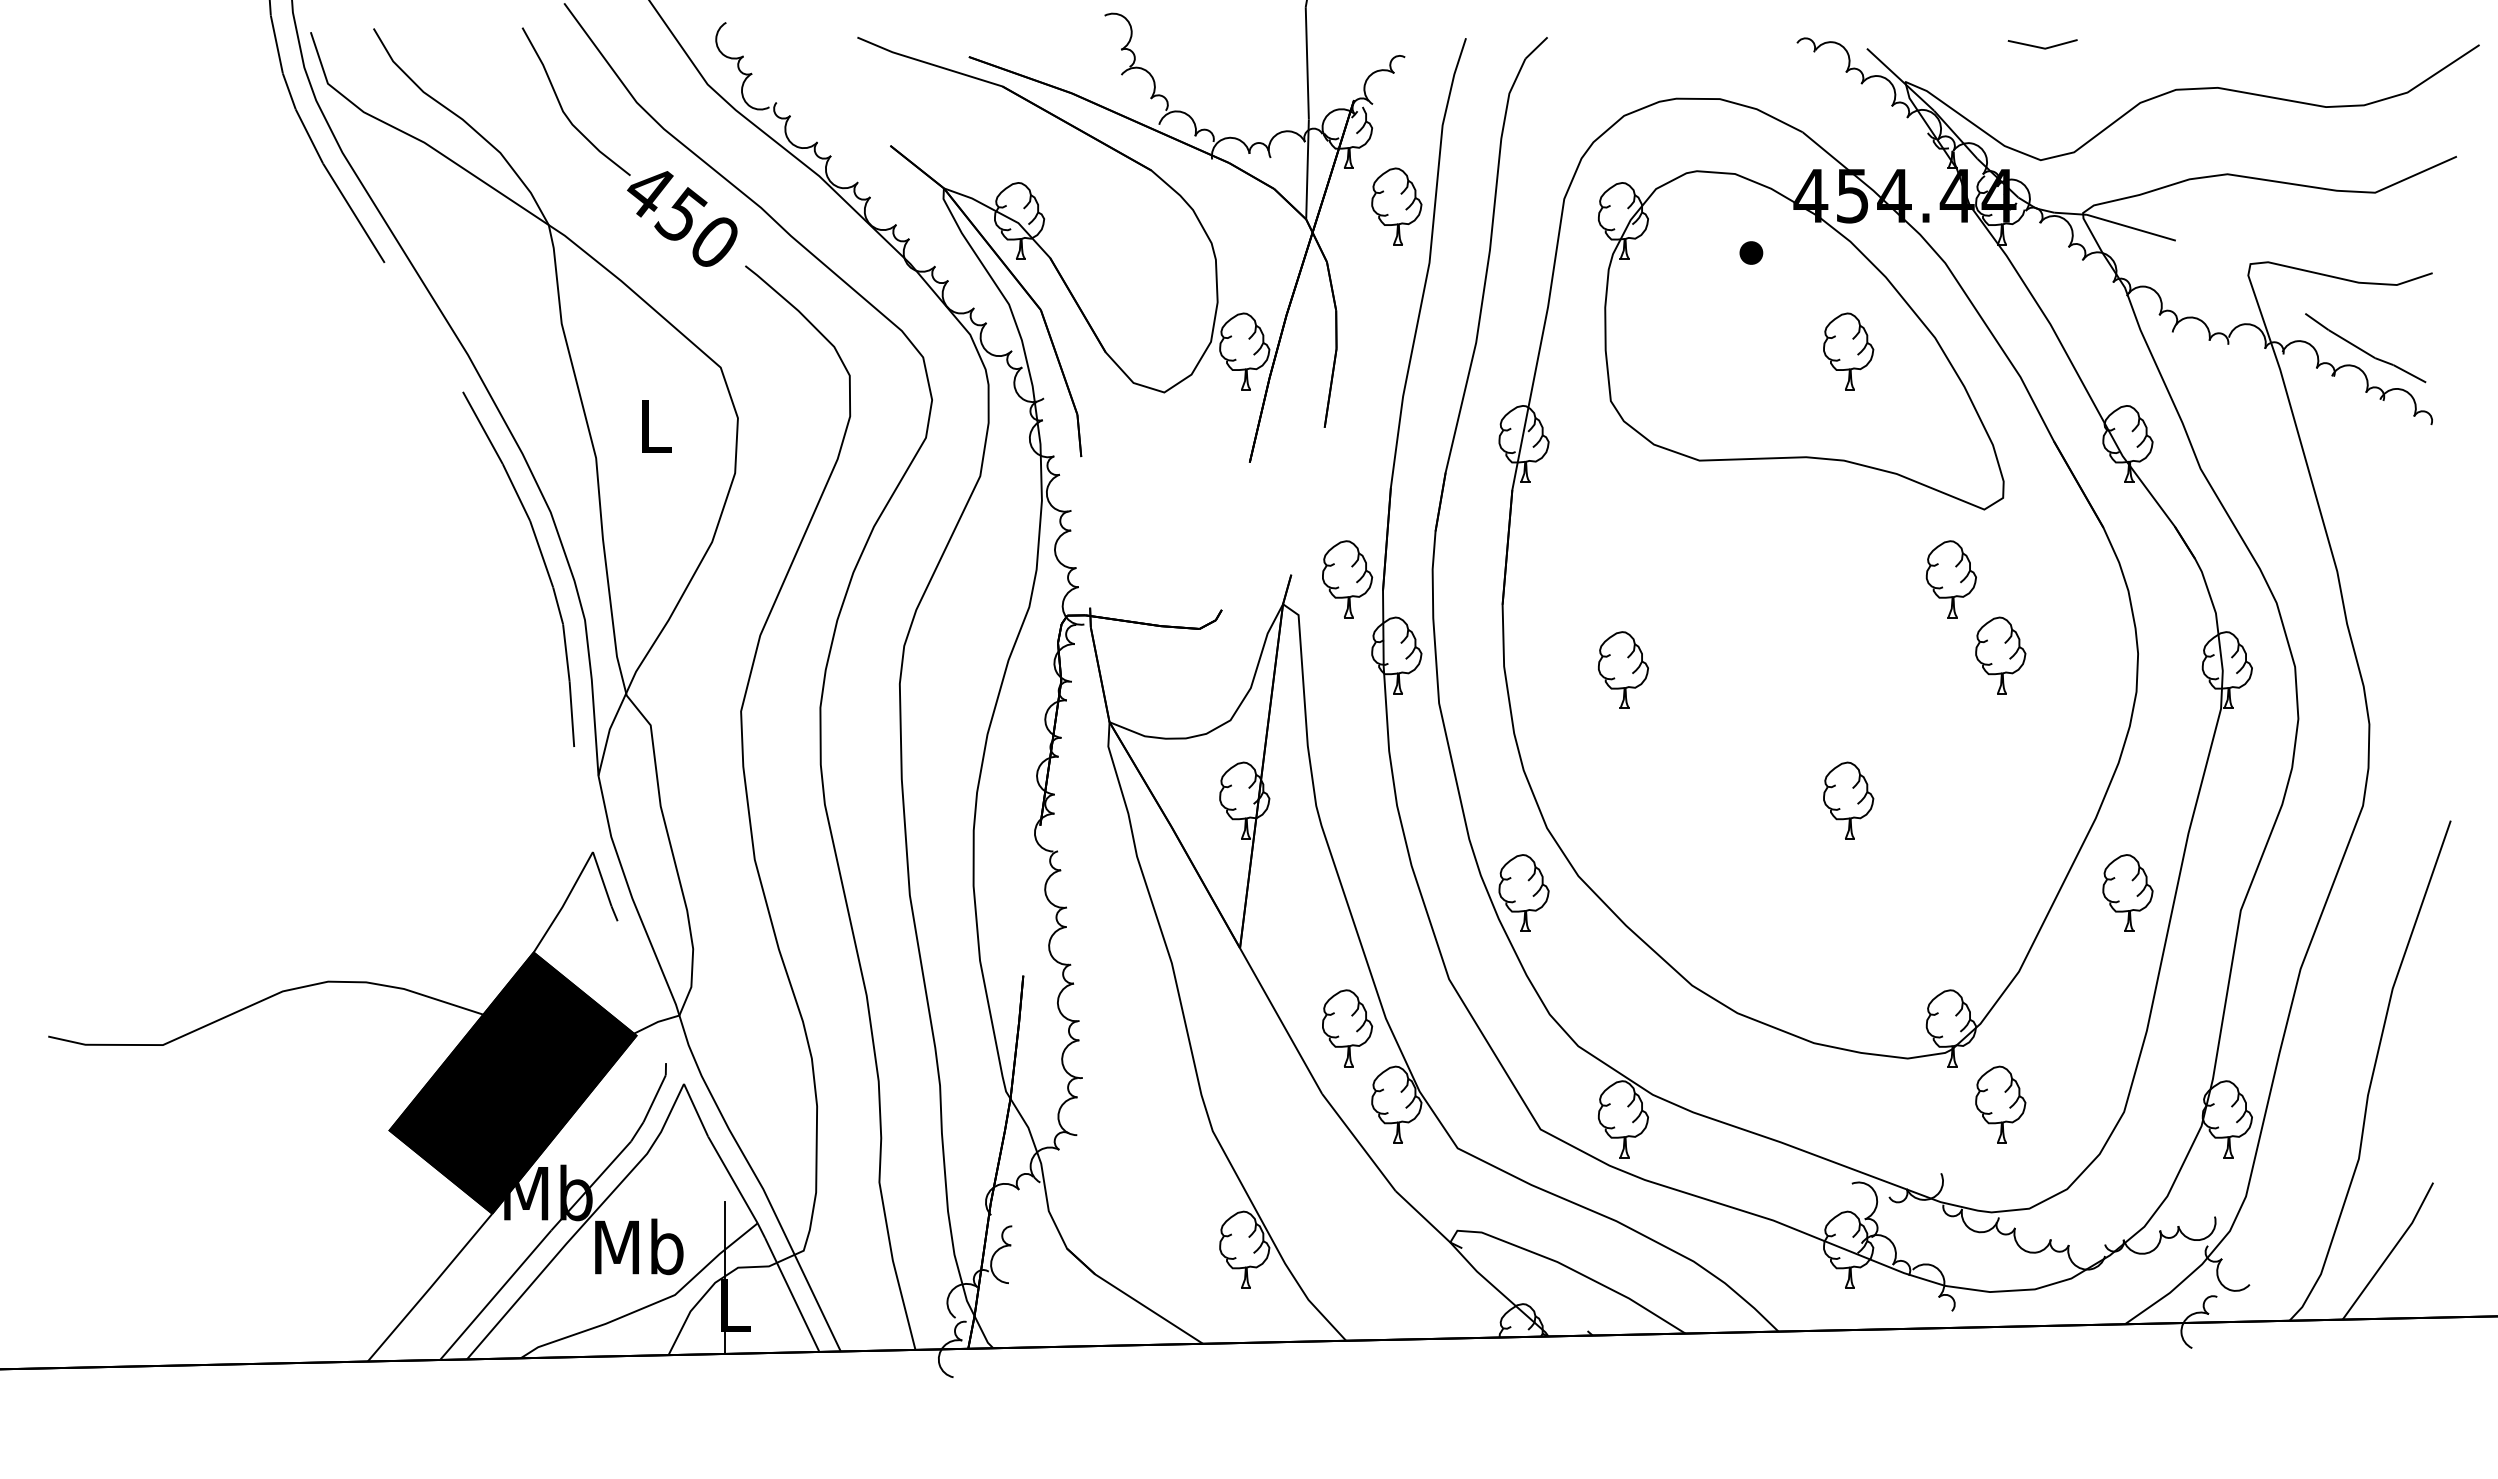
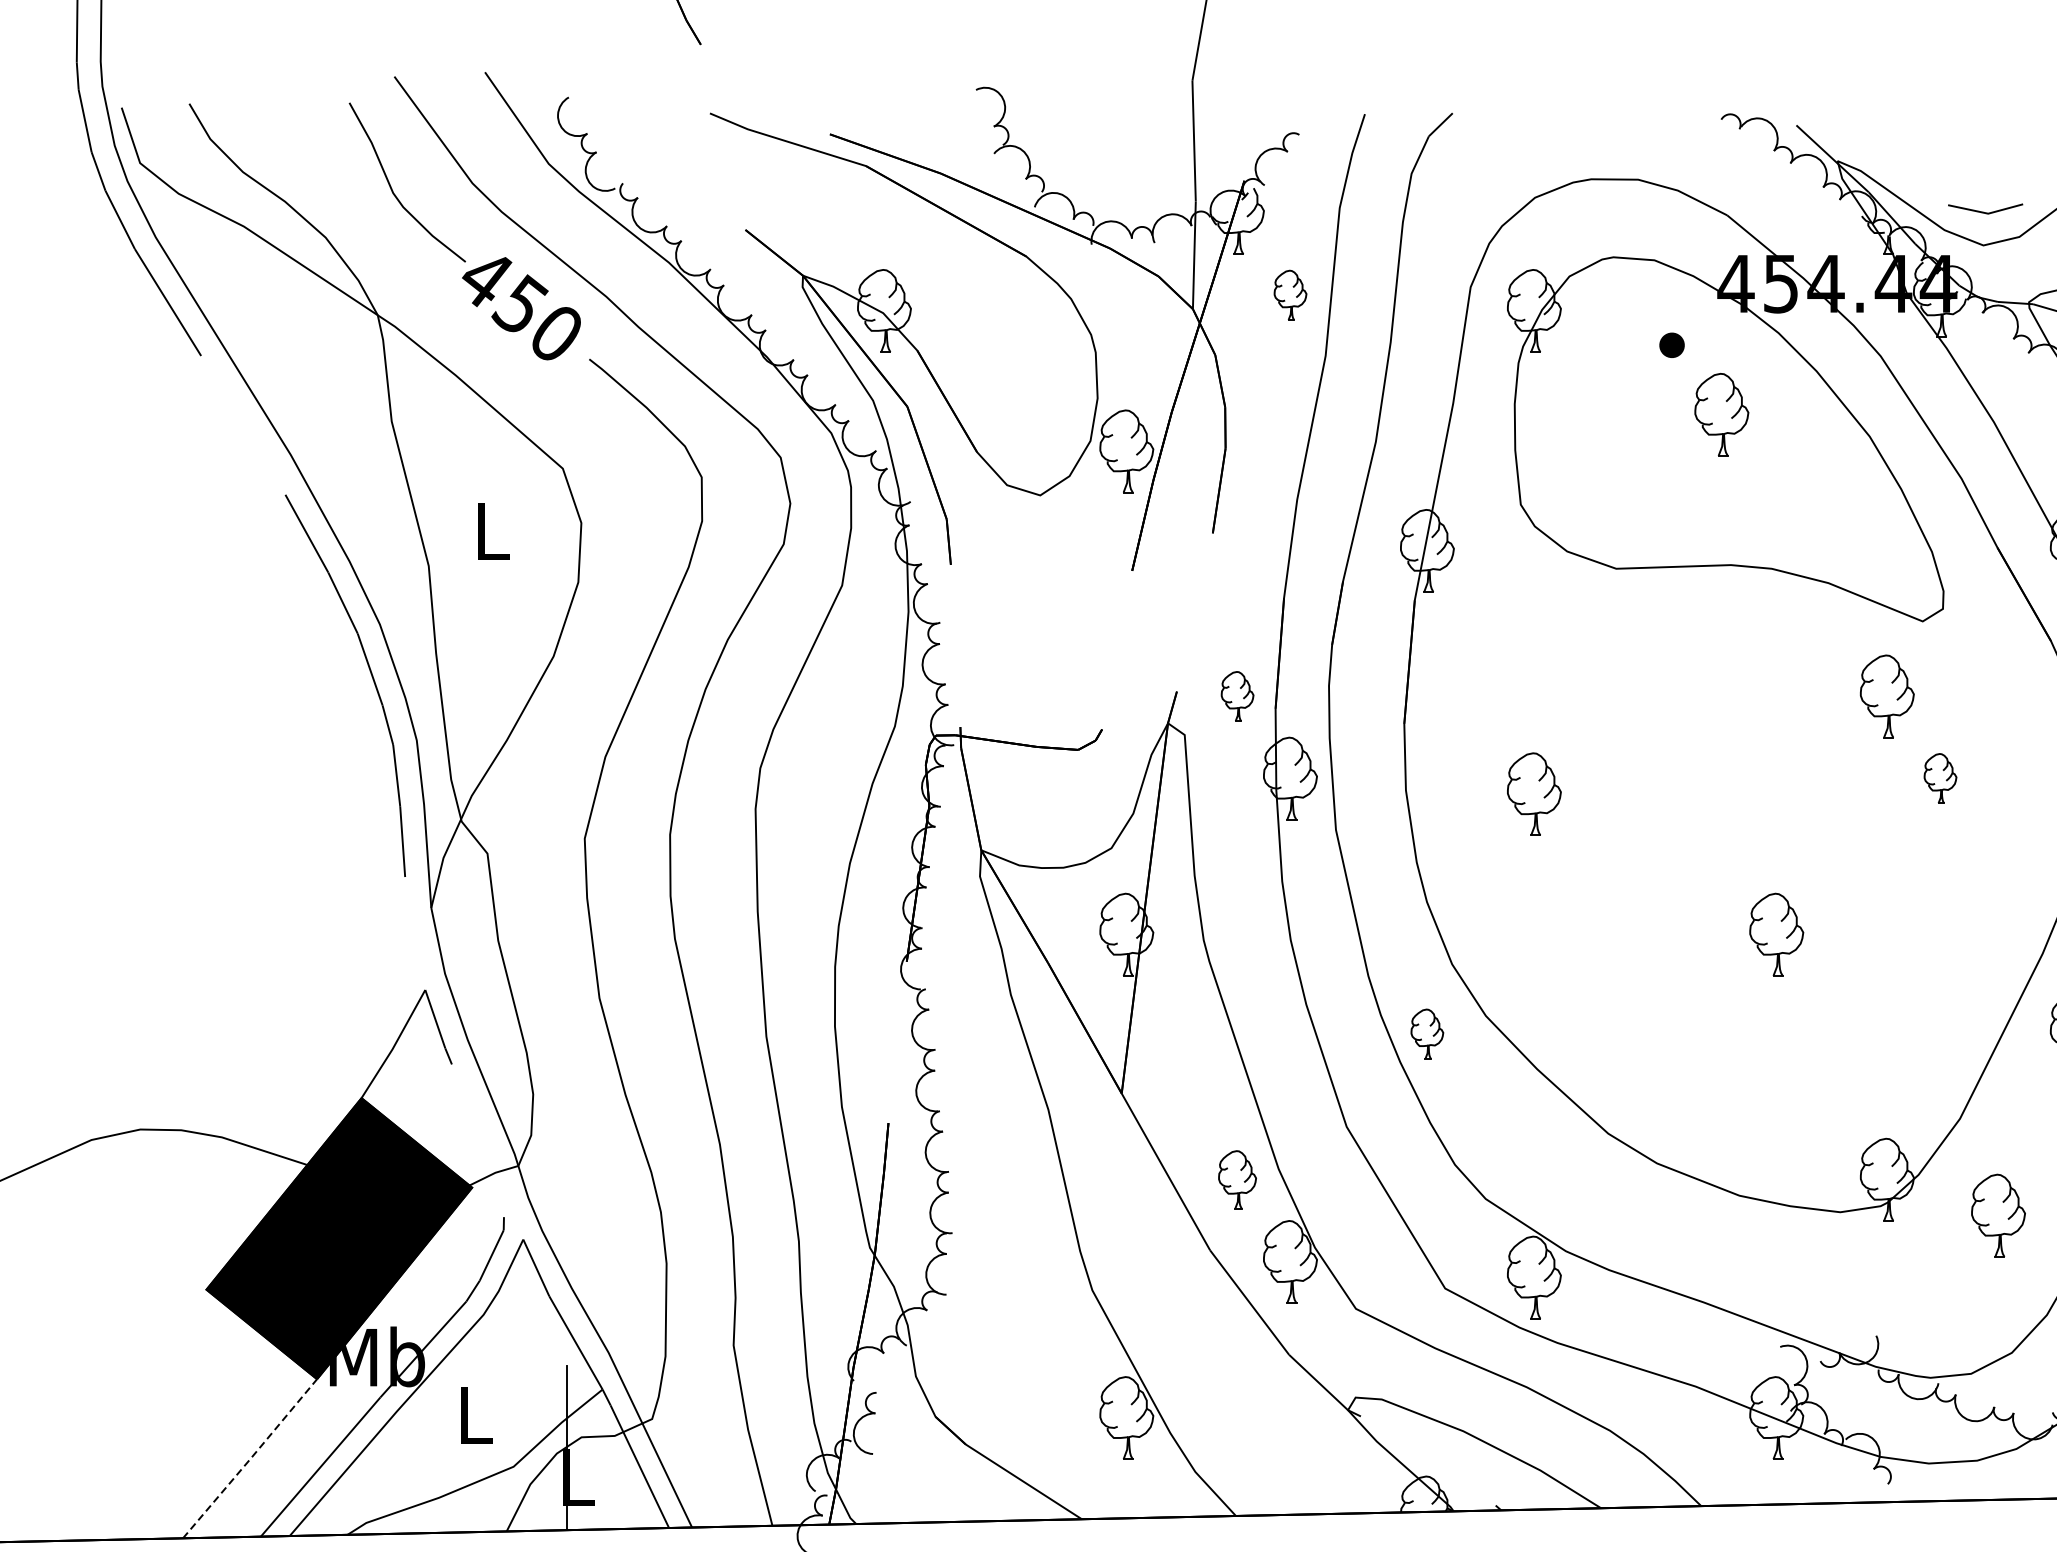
line: (2040, 46) -> (1983, 211), moved
part: (1396, 206) -> (1290, 295), size x0.6
part: (1848, 351) -> (1721, 414), moved
part: (1347, 579) -> (1237, 696), size x0.6
part: (2000, 655) -> (1940, 778), size x0.6
part: (1523, 892) -> (1426, 1033), size x0.6
part: (1347, 1028) -> (1237, 1179), size x0.7
part: (2000, 1104) -> (1998, 1215), moved
text: (639, 1246) -> (475, 1414), Mb -> L
line: (430, 1287) -> (250, 1458), solid -> dashed

